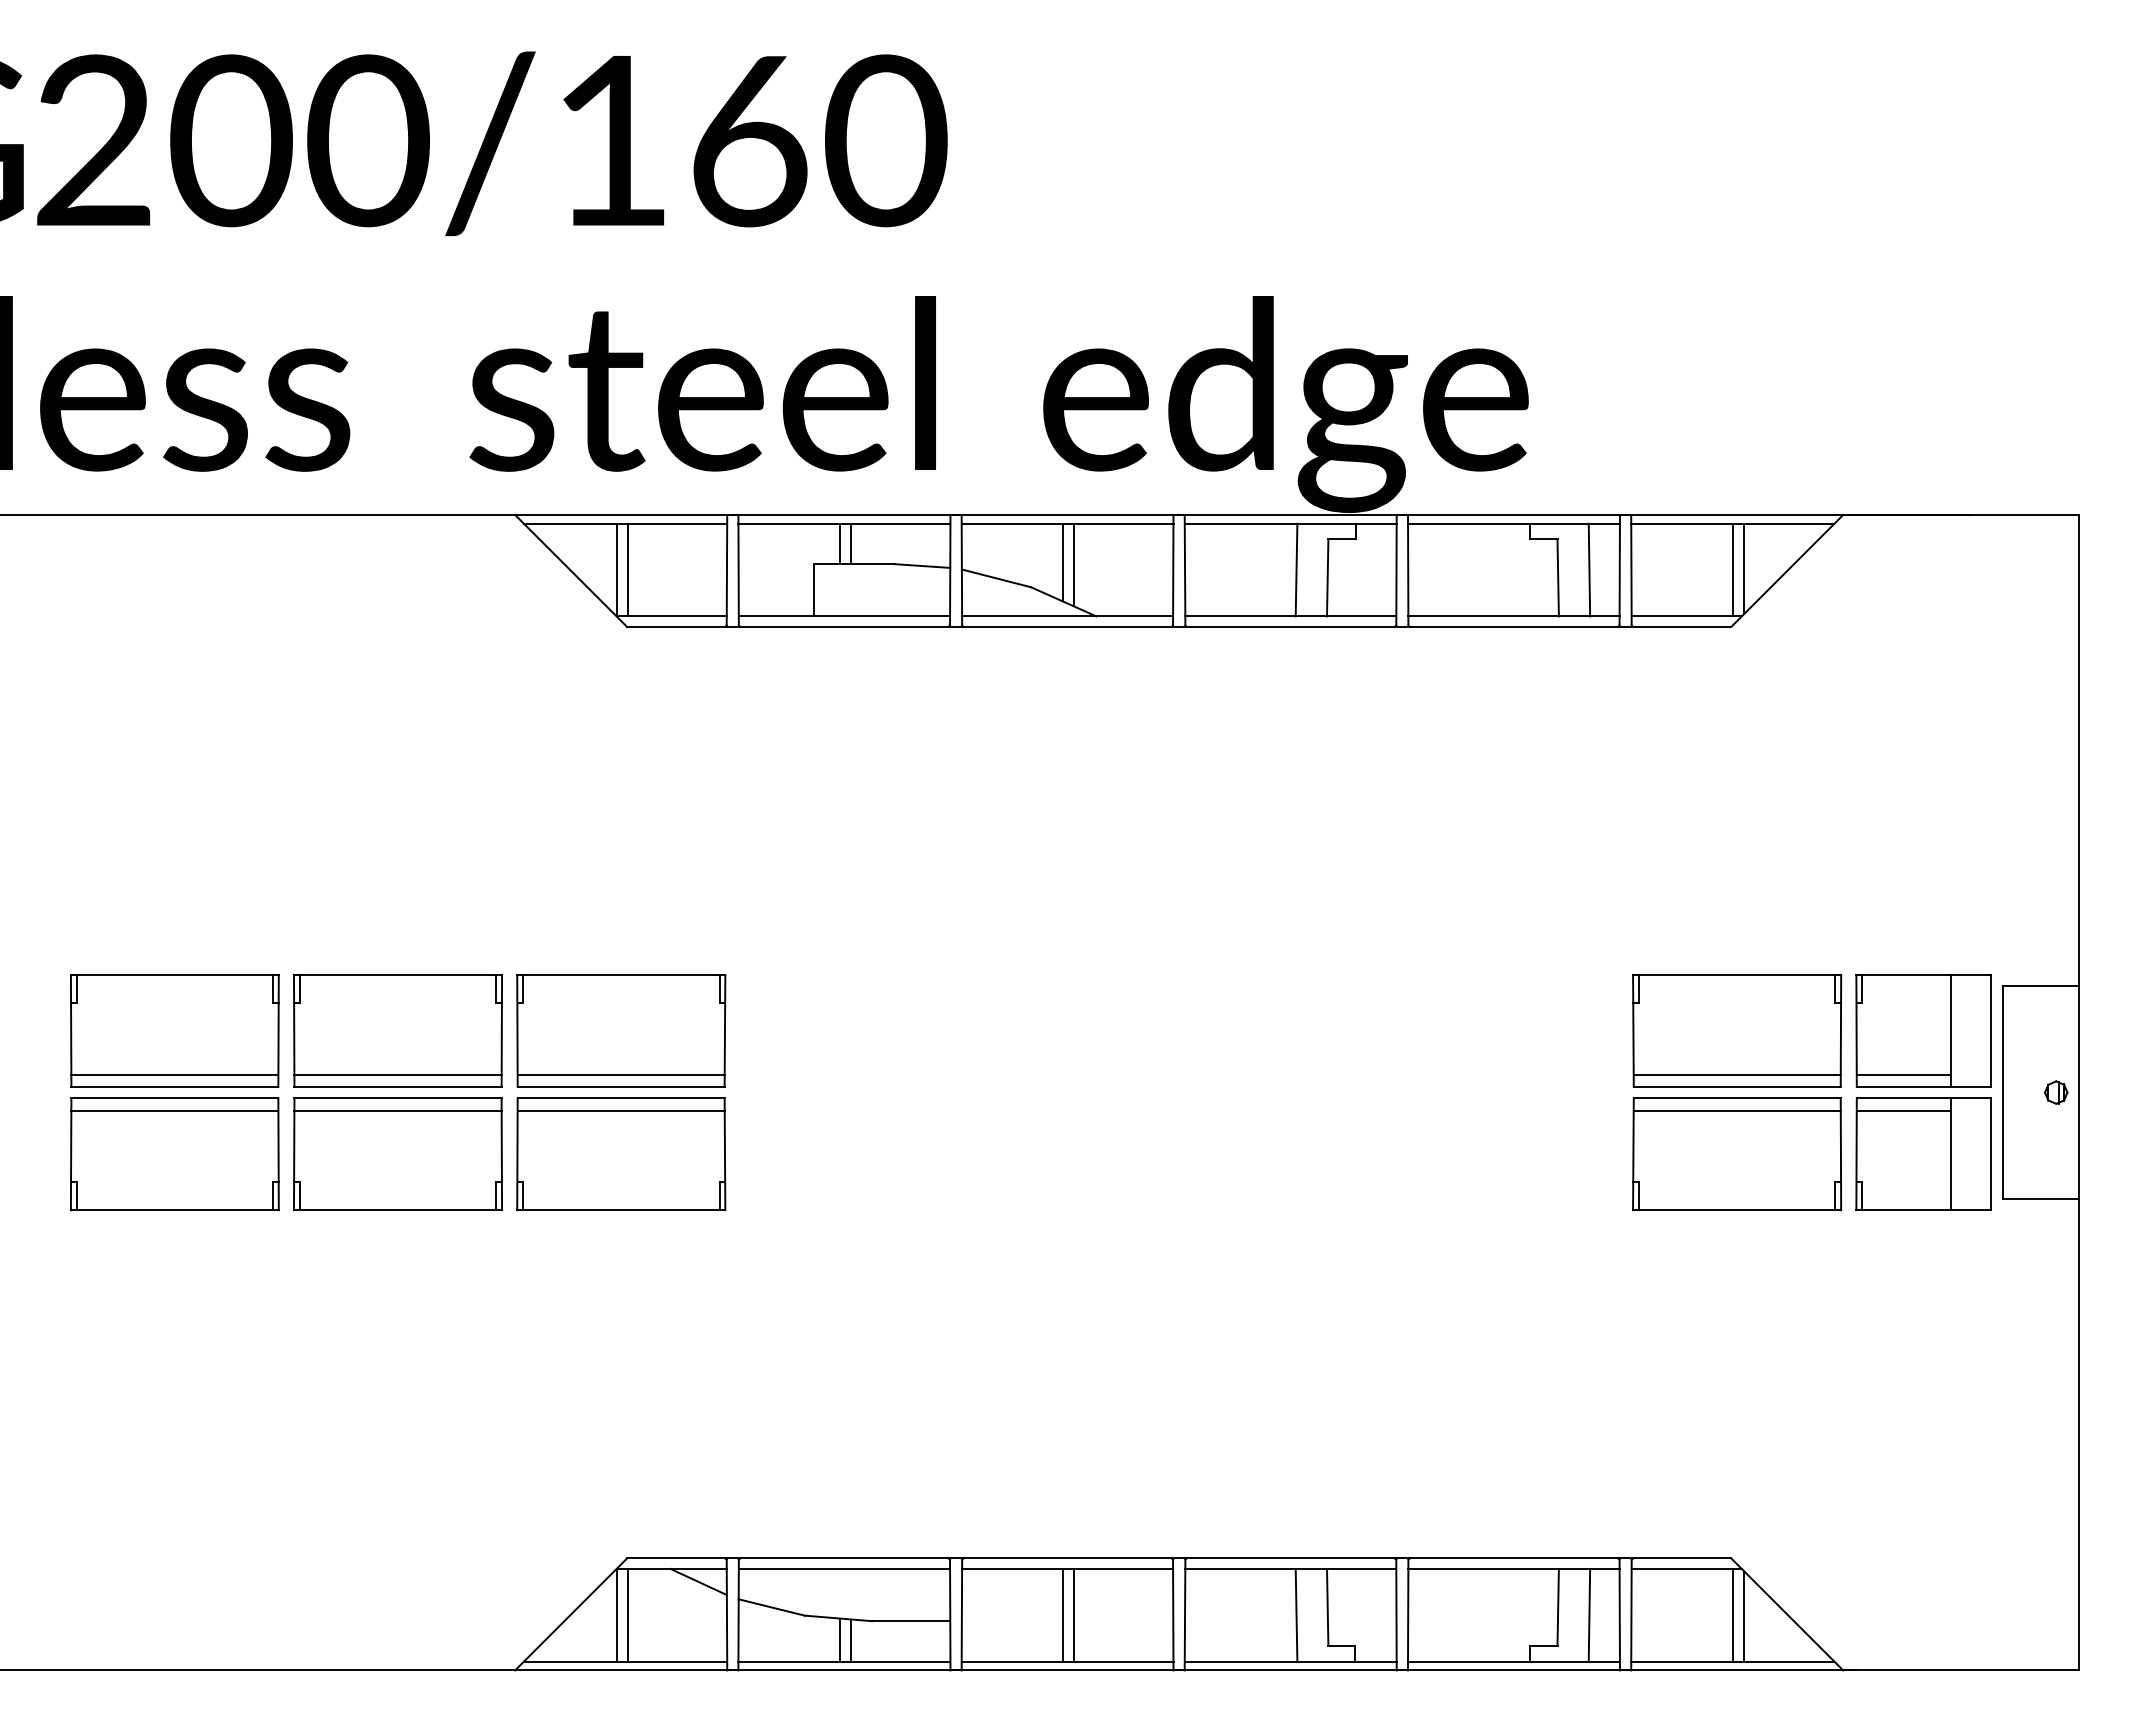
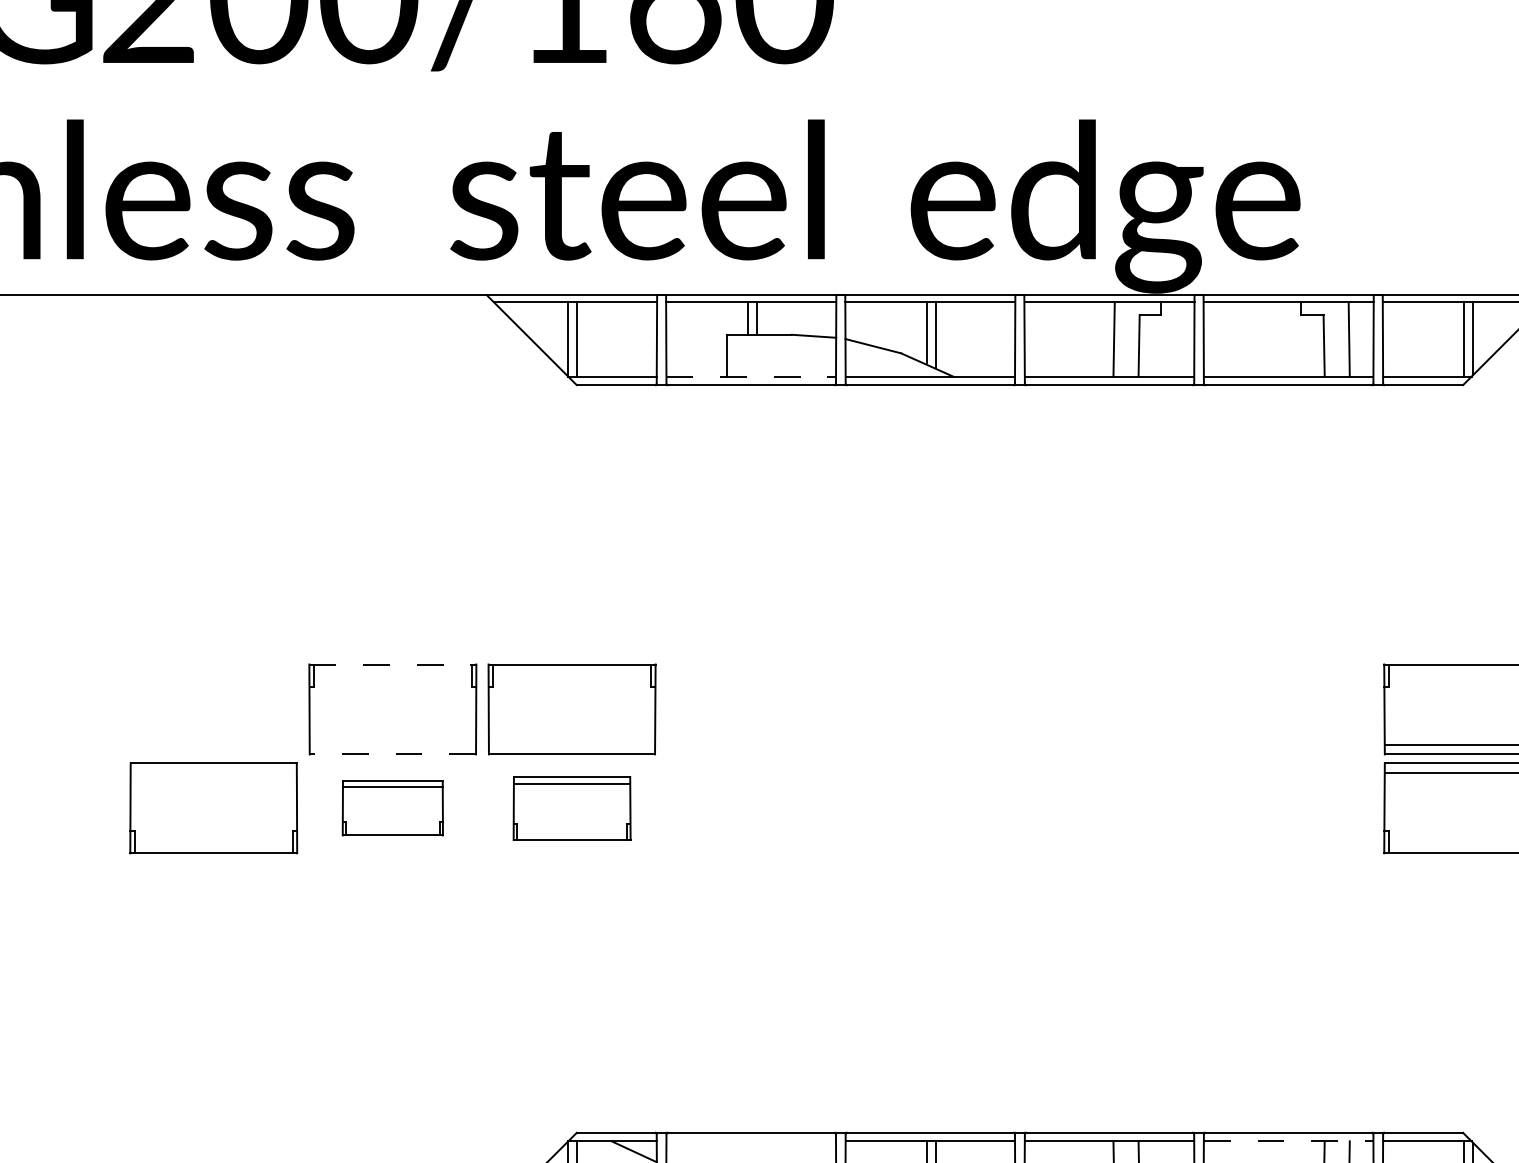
line: (844, 616) -> (751, 376), solid -> dashed
line: (398, 974) -> (393, 664), solid -> dashed
part: (174, 1030) -> (213, 709), removed
line: (397, 1074) -> (392, 744), removed
line: (620, 1074) -> (571, 744), removed
line: (398, 1086) -> (393, 754), solid -> dashed
line: (174, 1110) -> (213, 773), removed
part: (397, 1154) -> (392, 808), size x0.6
part: (621, 1154) -> (572, 808), size x0.7
line: (844, 1568) -> (751, 1140), removed
line: (1513, 1568) -> (1288, 1140), solid -> dashed

